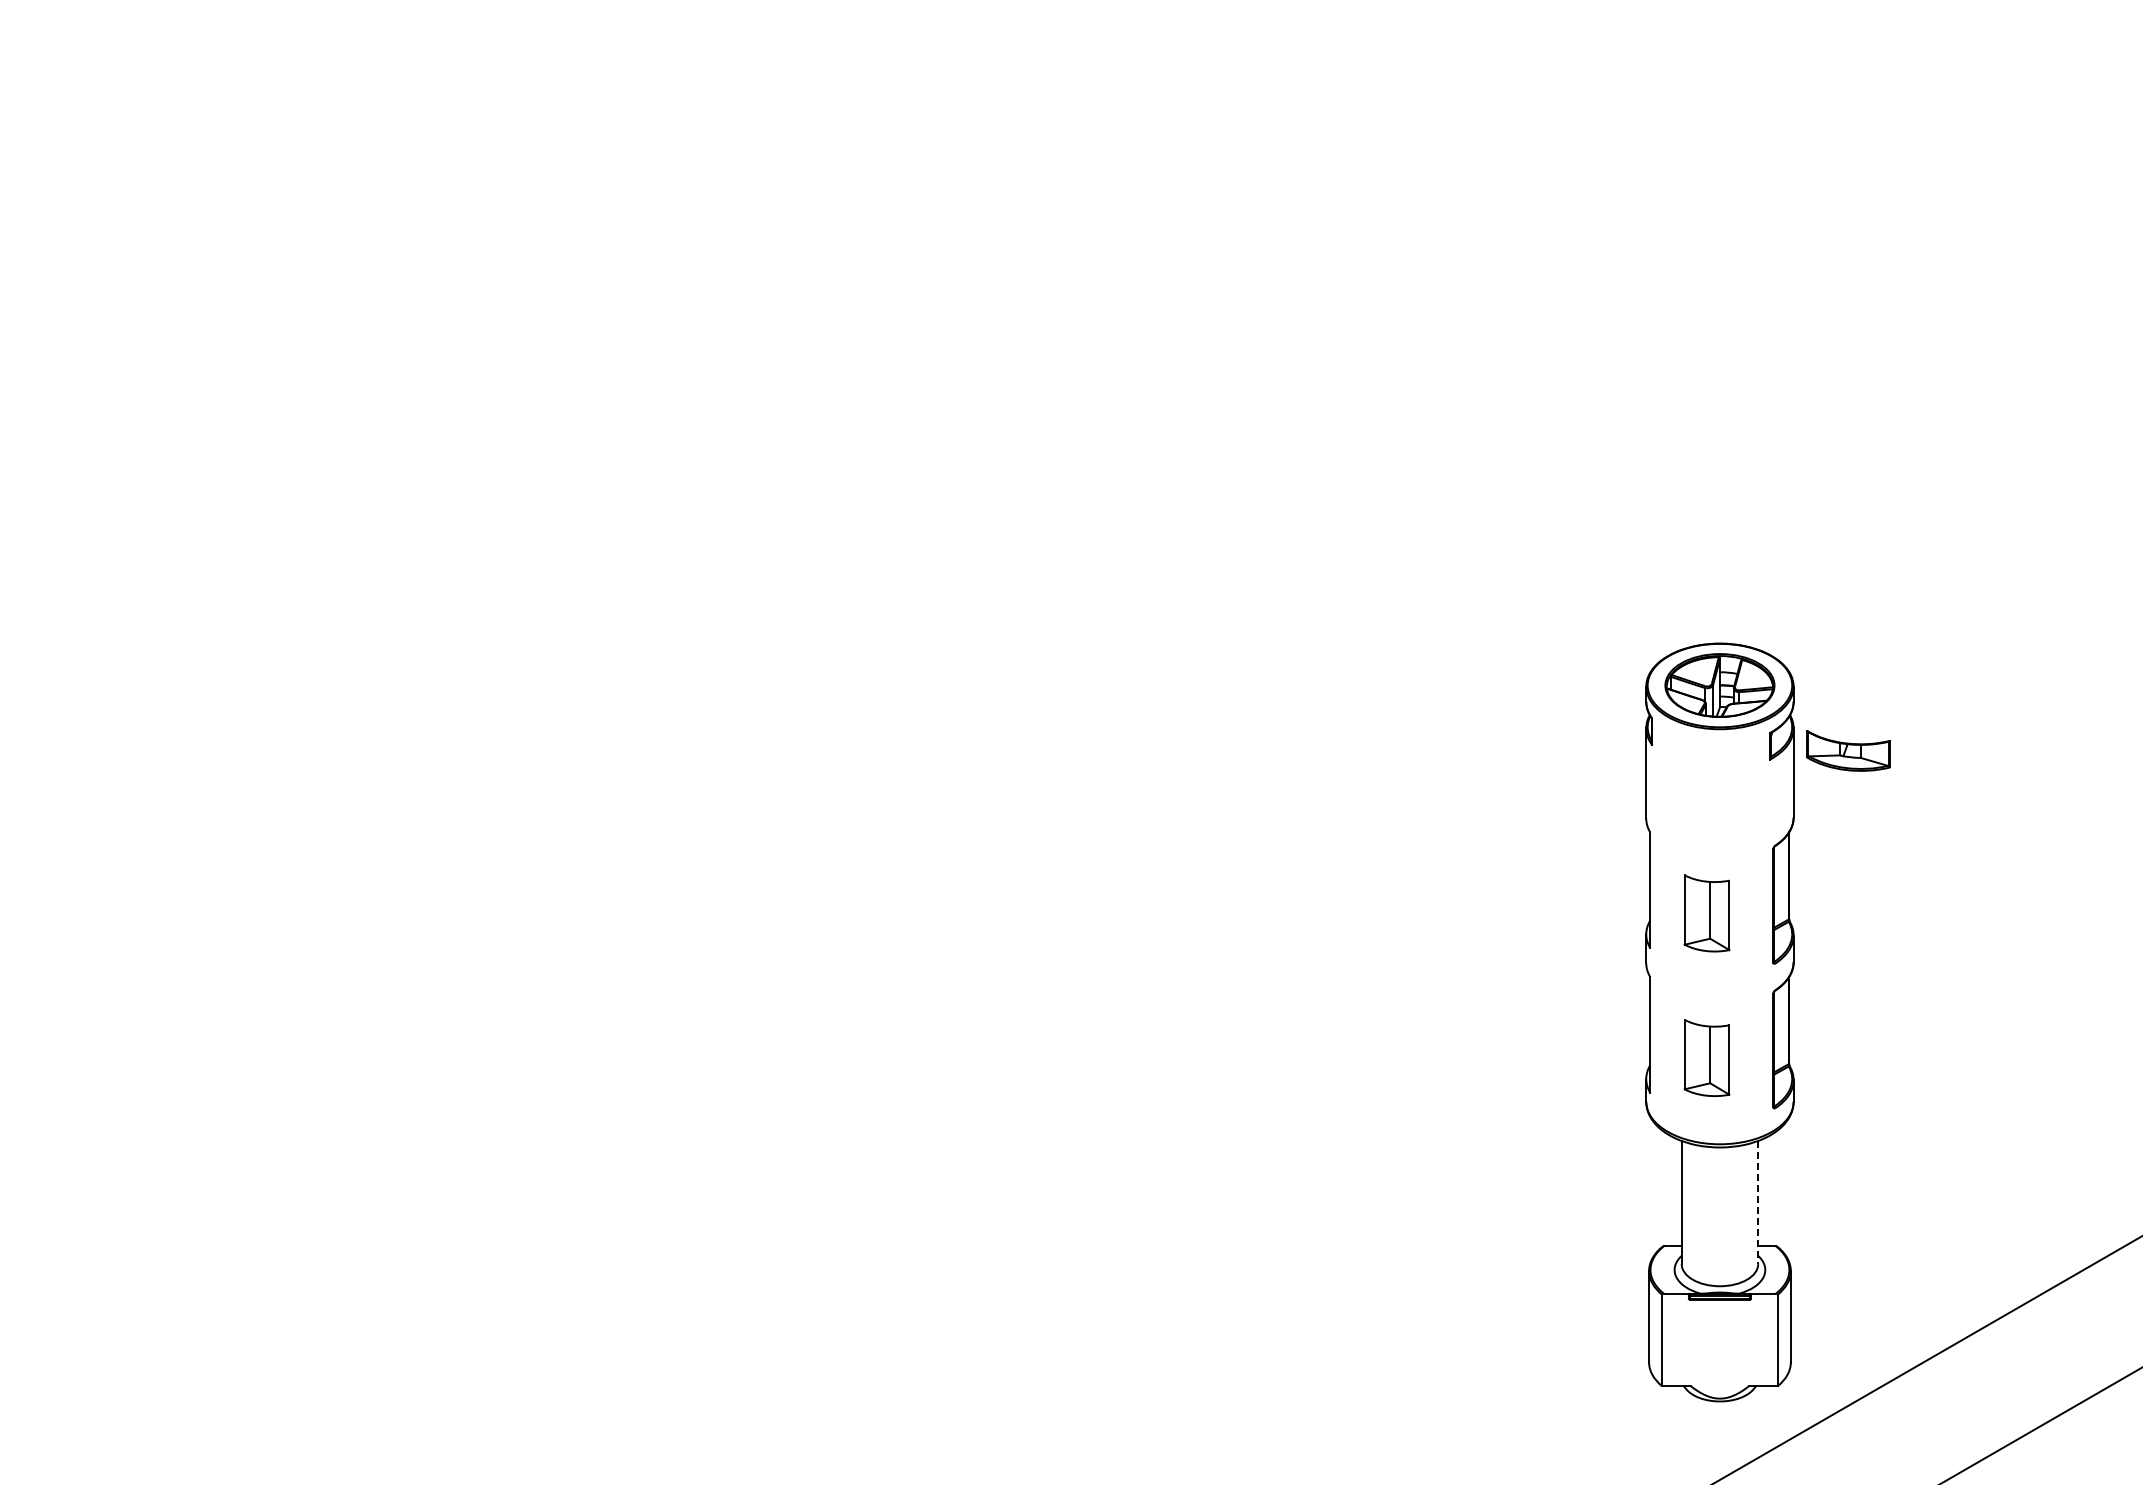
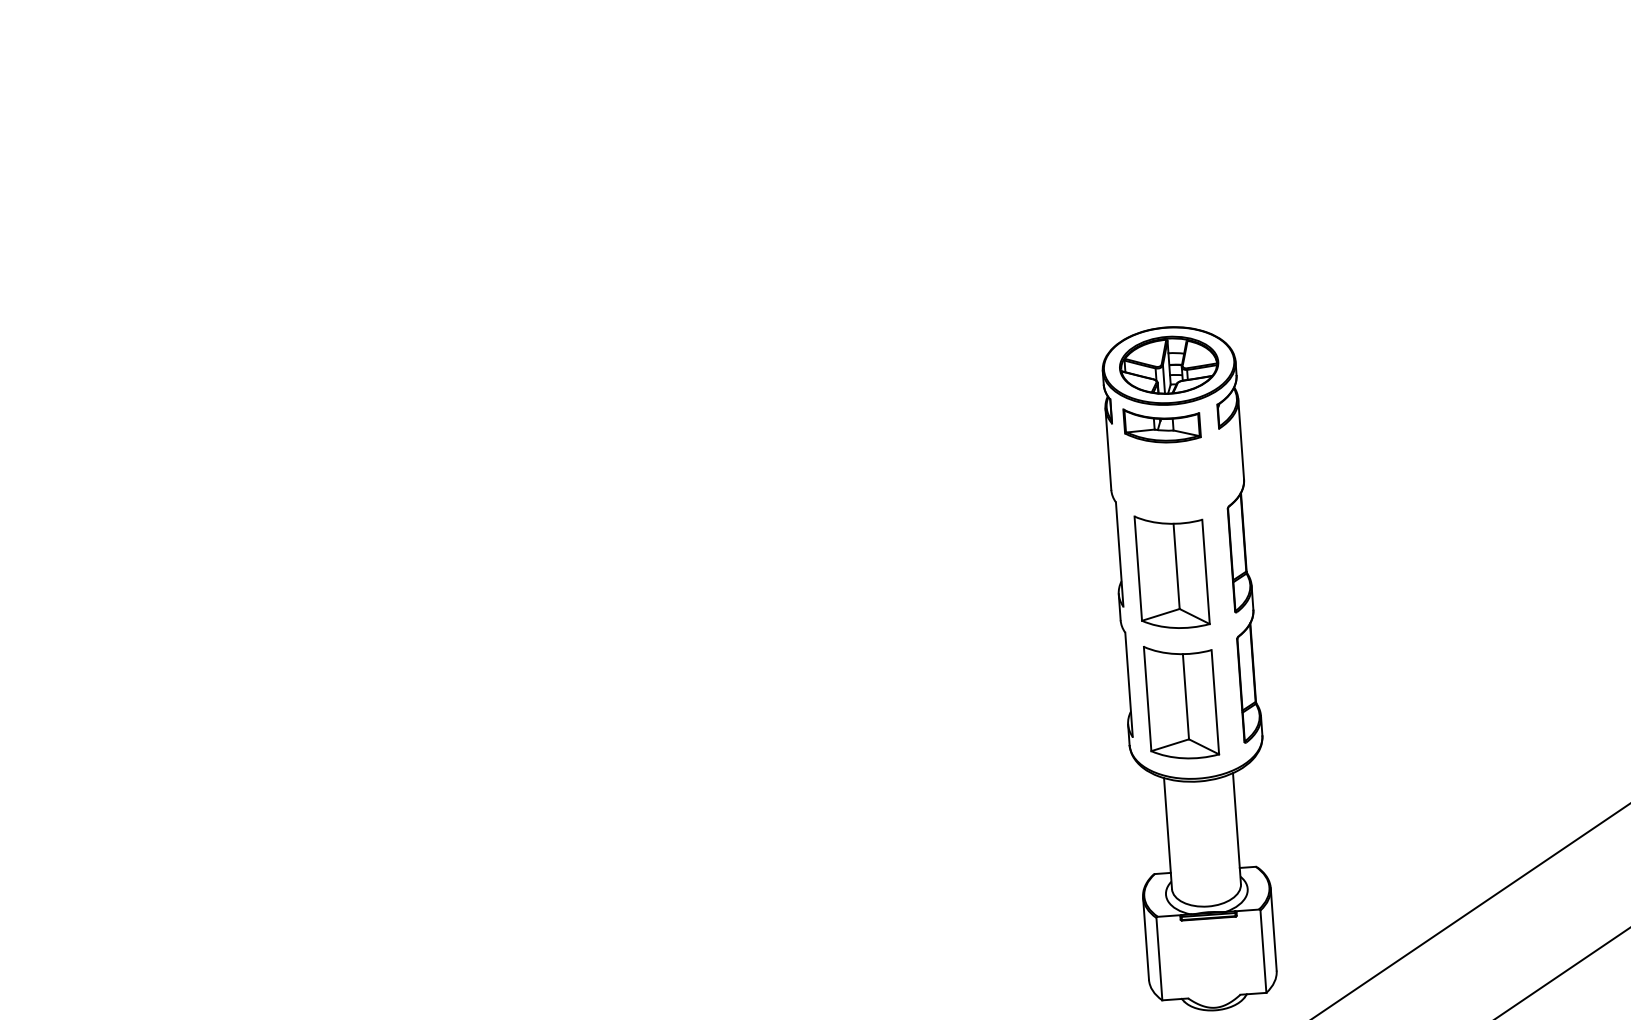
part: (1848, 750) -> (1162, 424), moved
part: (1706, 913) -> (1171, 571), size x1.67
part: (1706, 1057) -> (1181, 701), size x1.67
line: (1758, 1202) -> (1237, 828), dashed -> solid

